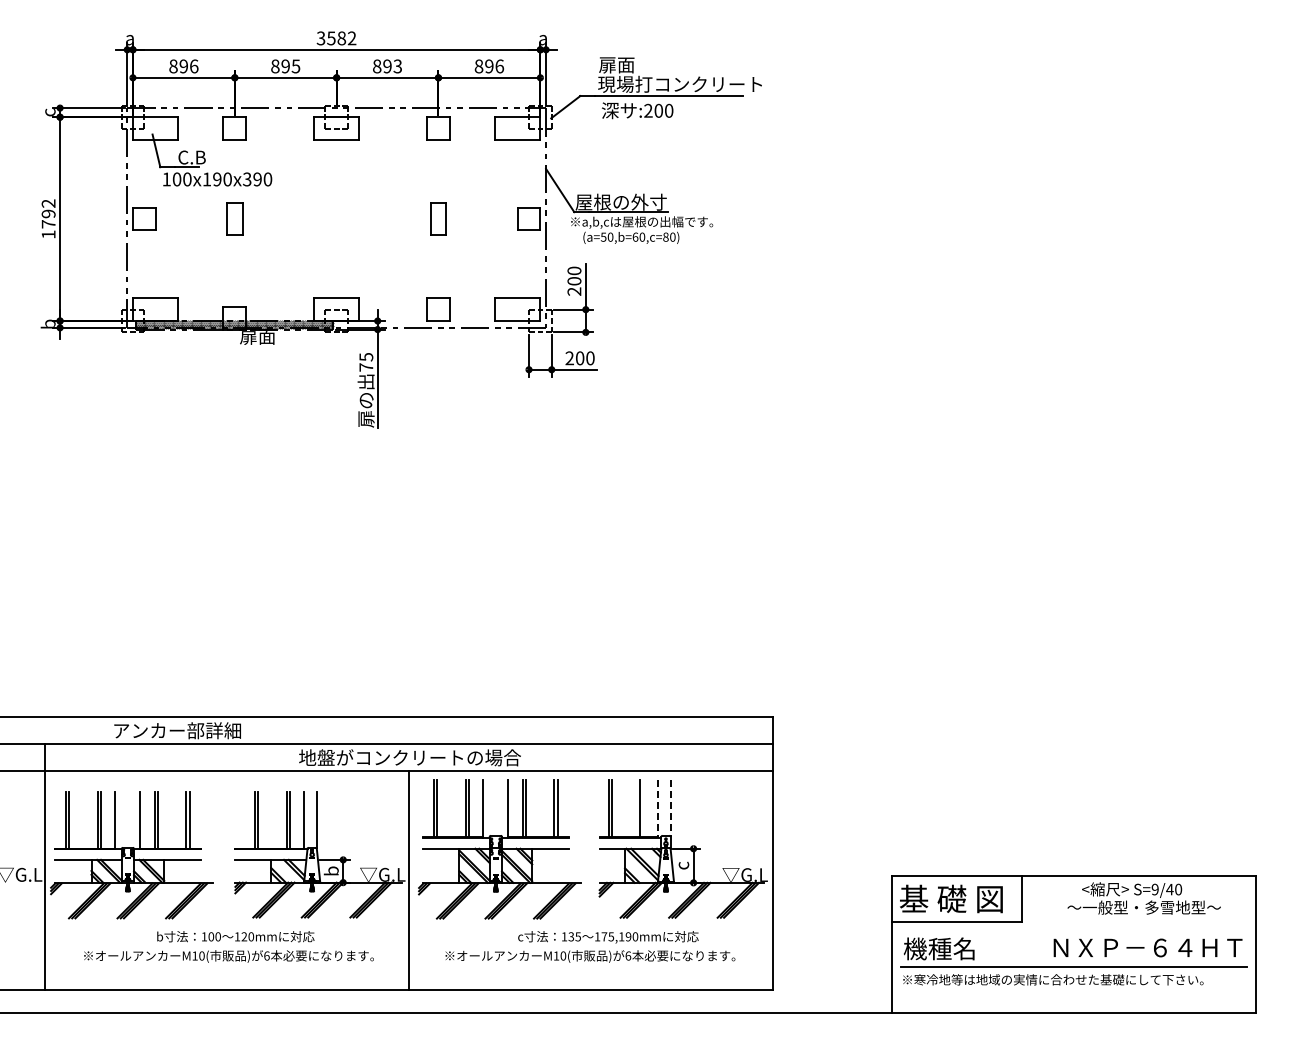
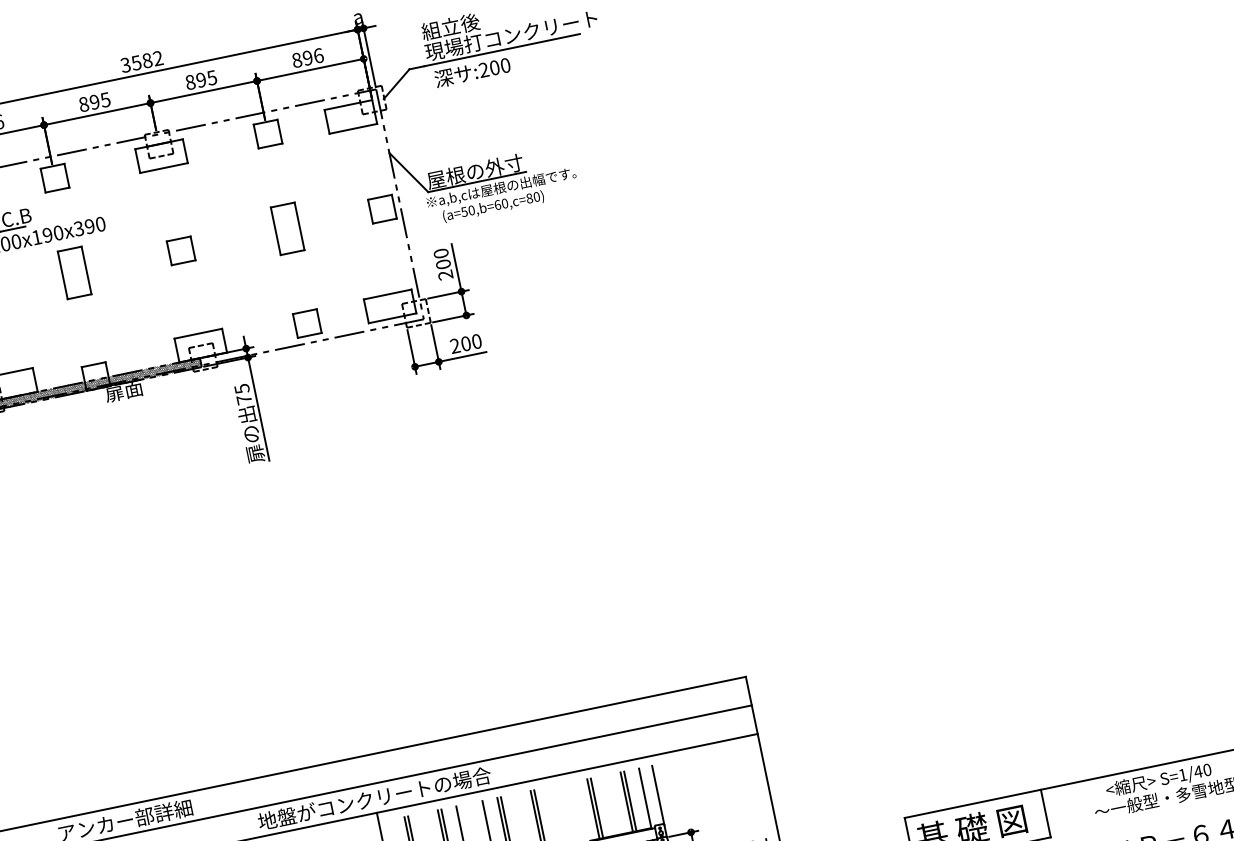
text: (626, 64) -> (450, 26), 扉面 -> 組立後
text: (397, 65) -> (211, 76), 893 -> 895
part: (234, 218) -> (74, 272), size x1.43
part: (336, 218) -> (180, 250), added
part: (438, 218) -> (287, 228), size x1.43
line: (643, 808) -> (629, 801), added
line: (658, 809) -> (645, 798), dashed -> solid
line: (670, 809) -> (658, 796), dashed -> solid
text: (1154, 889) -> (1182, 775), S=9/40 -> S=1/40

